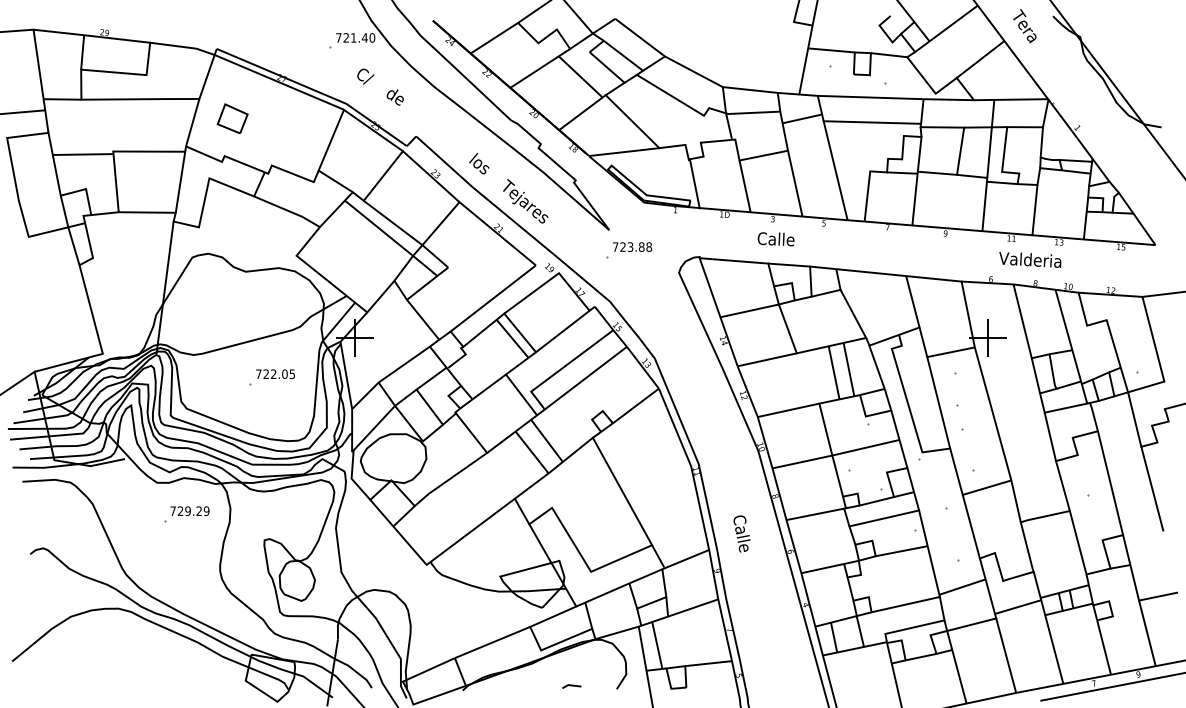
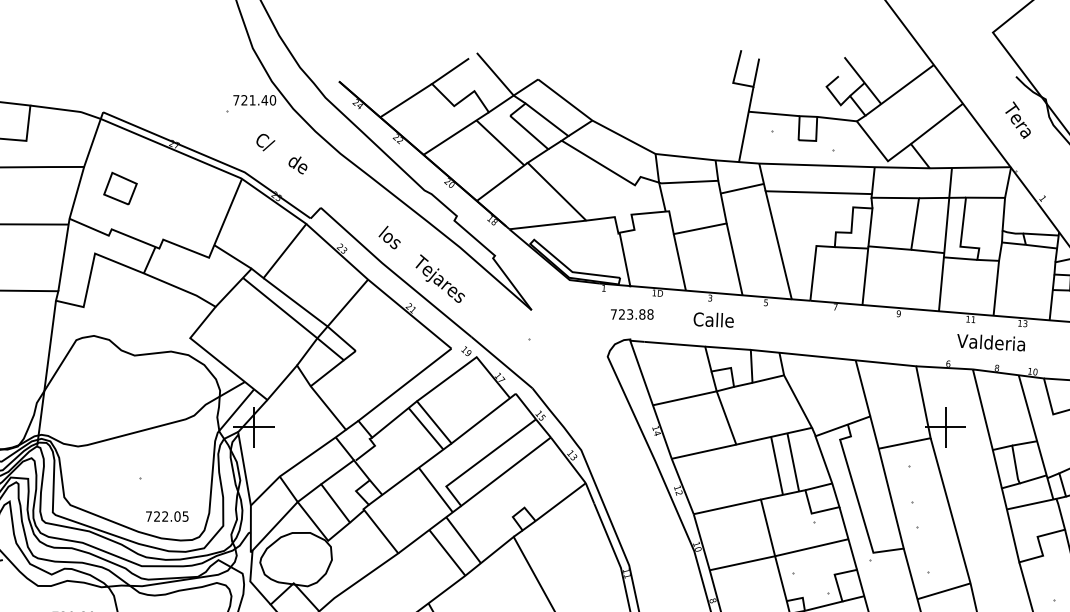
text: (1024, 26) -> (1017, 120), moved
text: (632, 246) -> (632, 313), moved
text: (275, 374) -> (167, 516), moved

